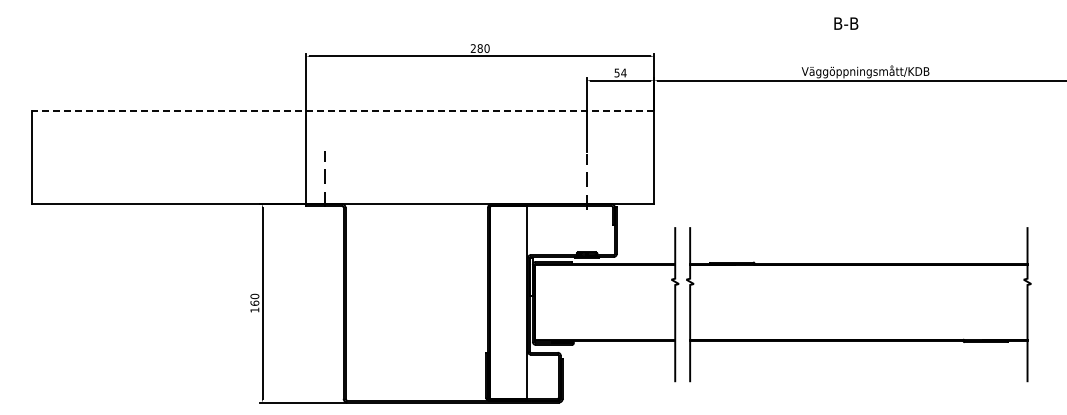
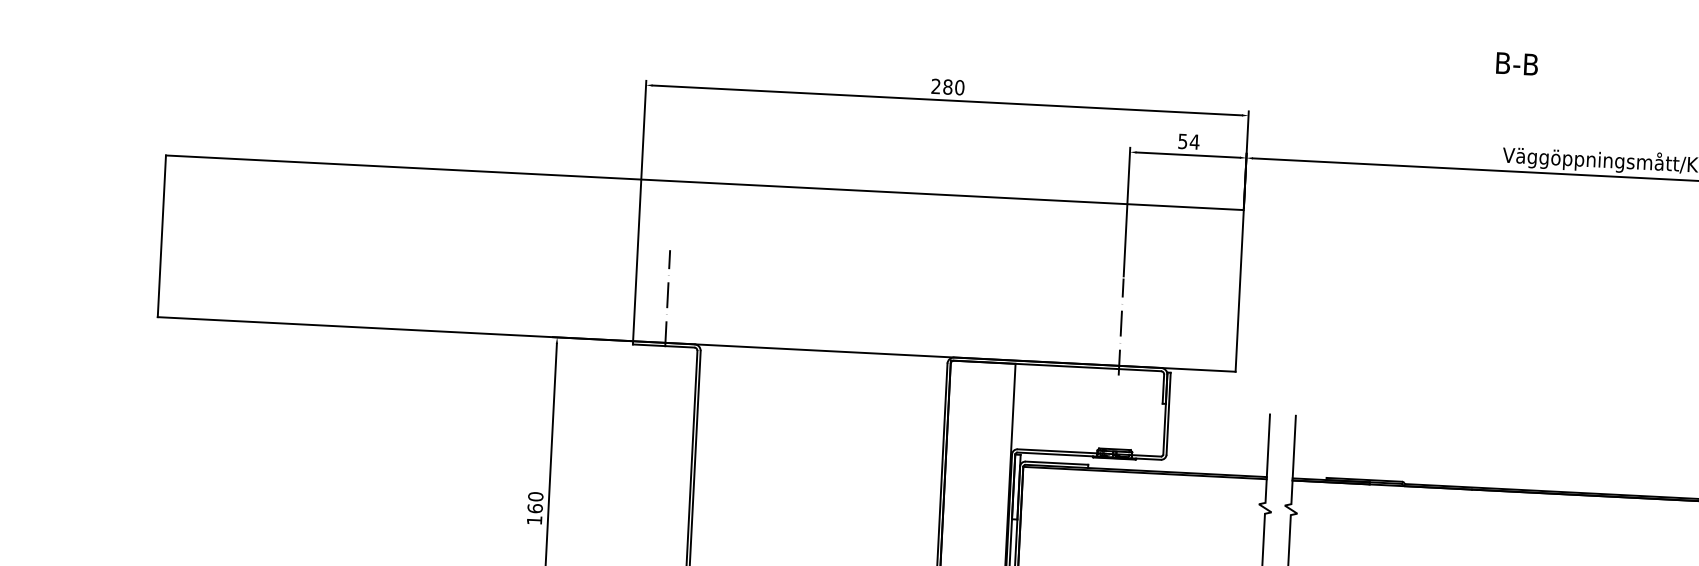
text: (846, 23) -> (1517, 63), moved
line: (342, 110) -> (703, 182), dashed -> solid

